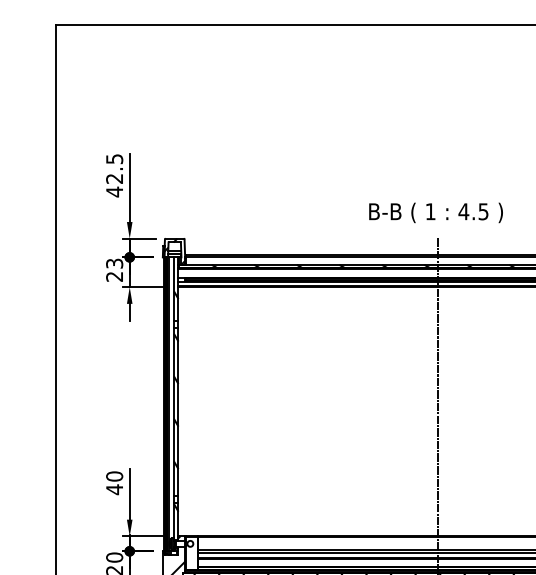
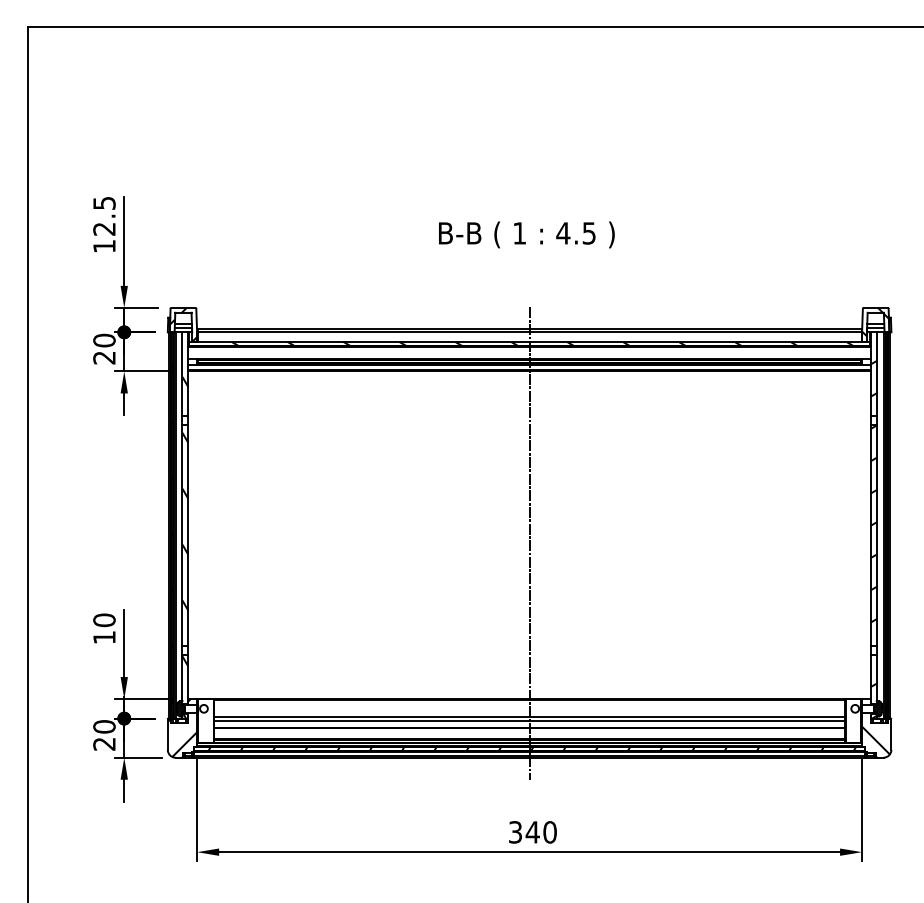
text: (114, 192) -> (104, 246), 42.5 -> 12.5
text: (435, 212) -> (526, 234), moved
text: (114, 263) -> (104, 340), 23 -> 20
text: (114, 489) -> (104, 637), 40 -> 10

